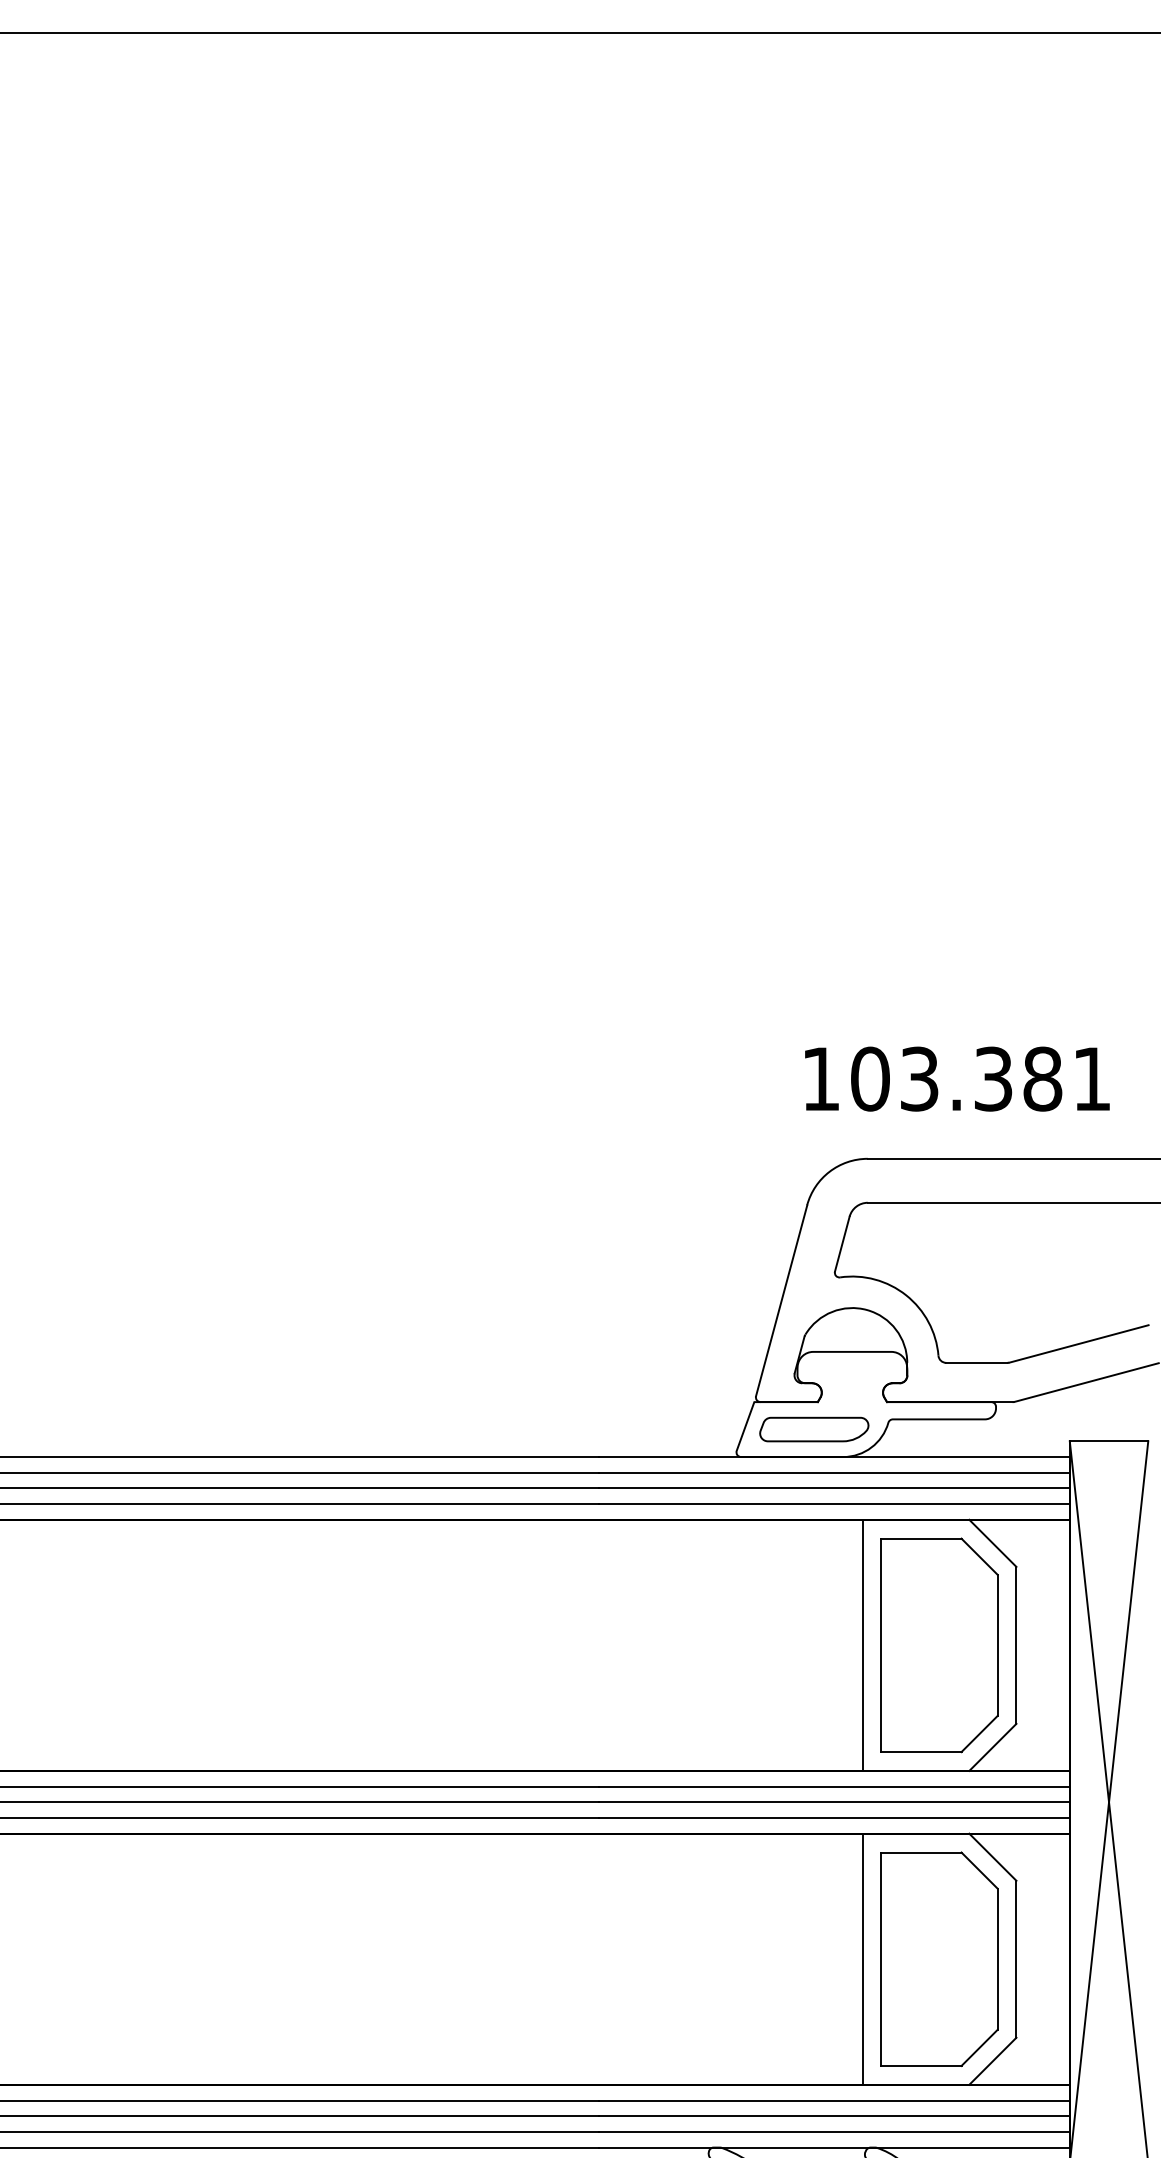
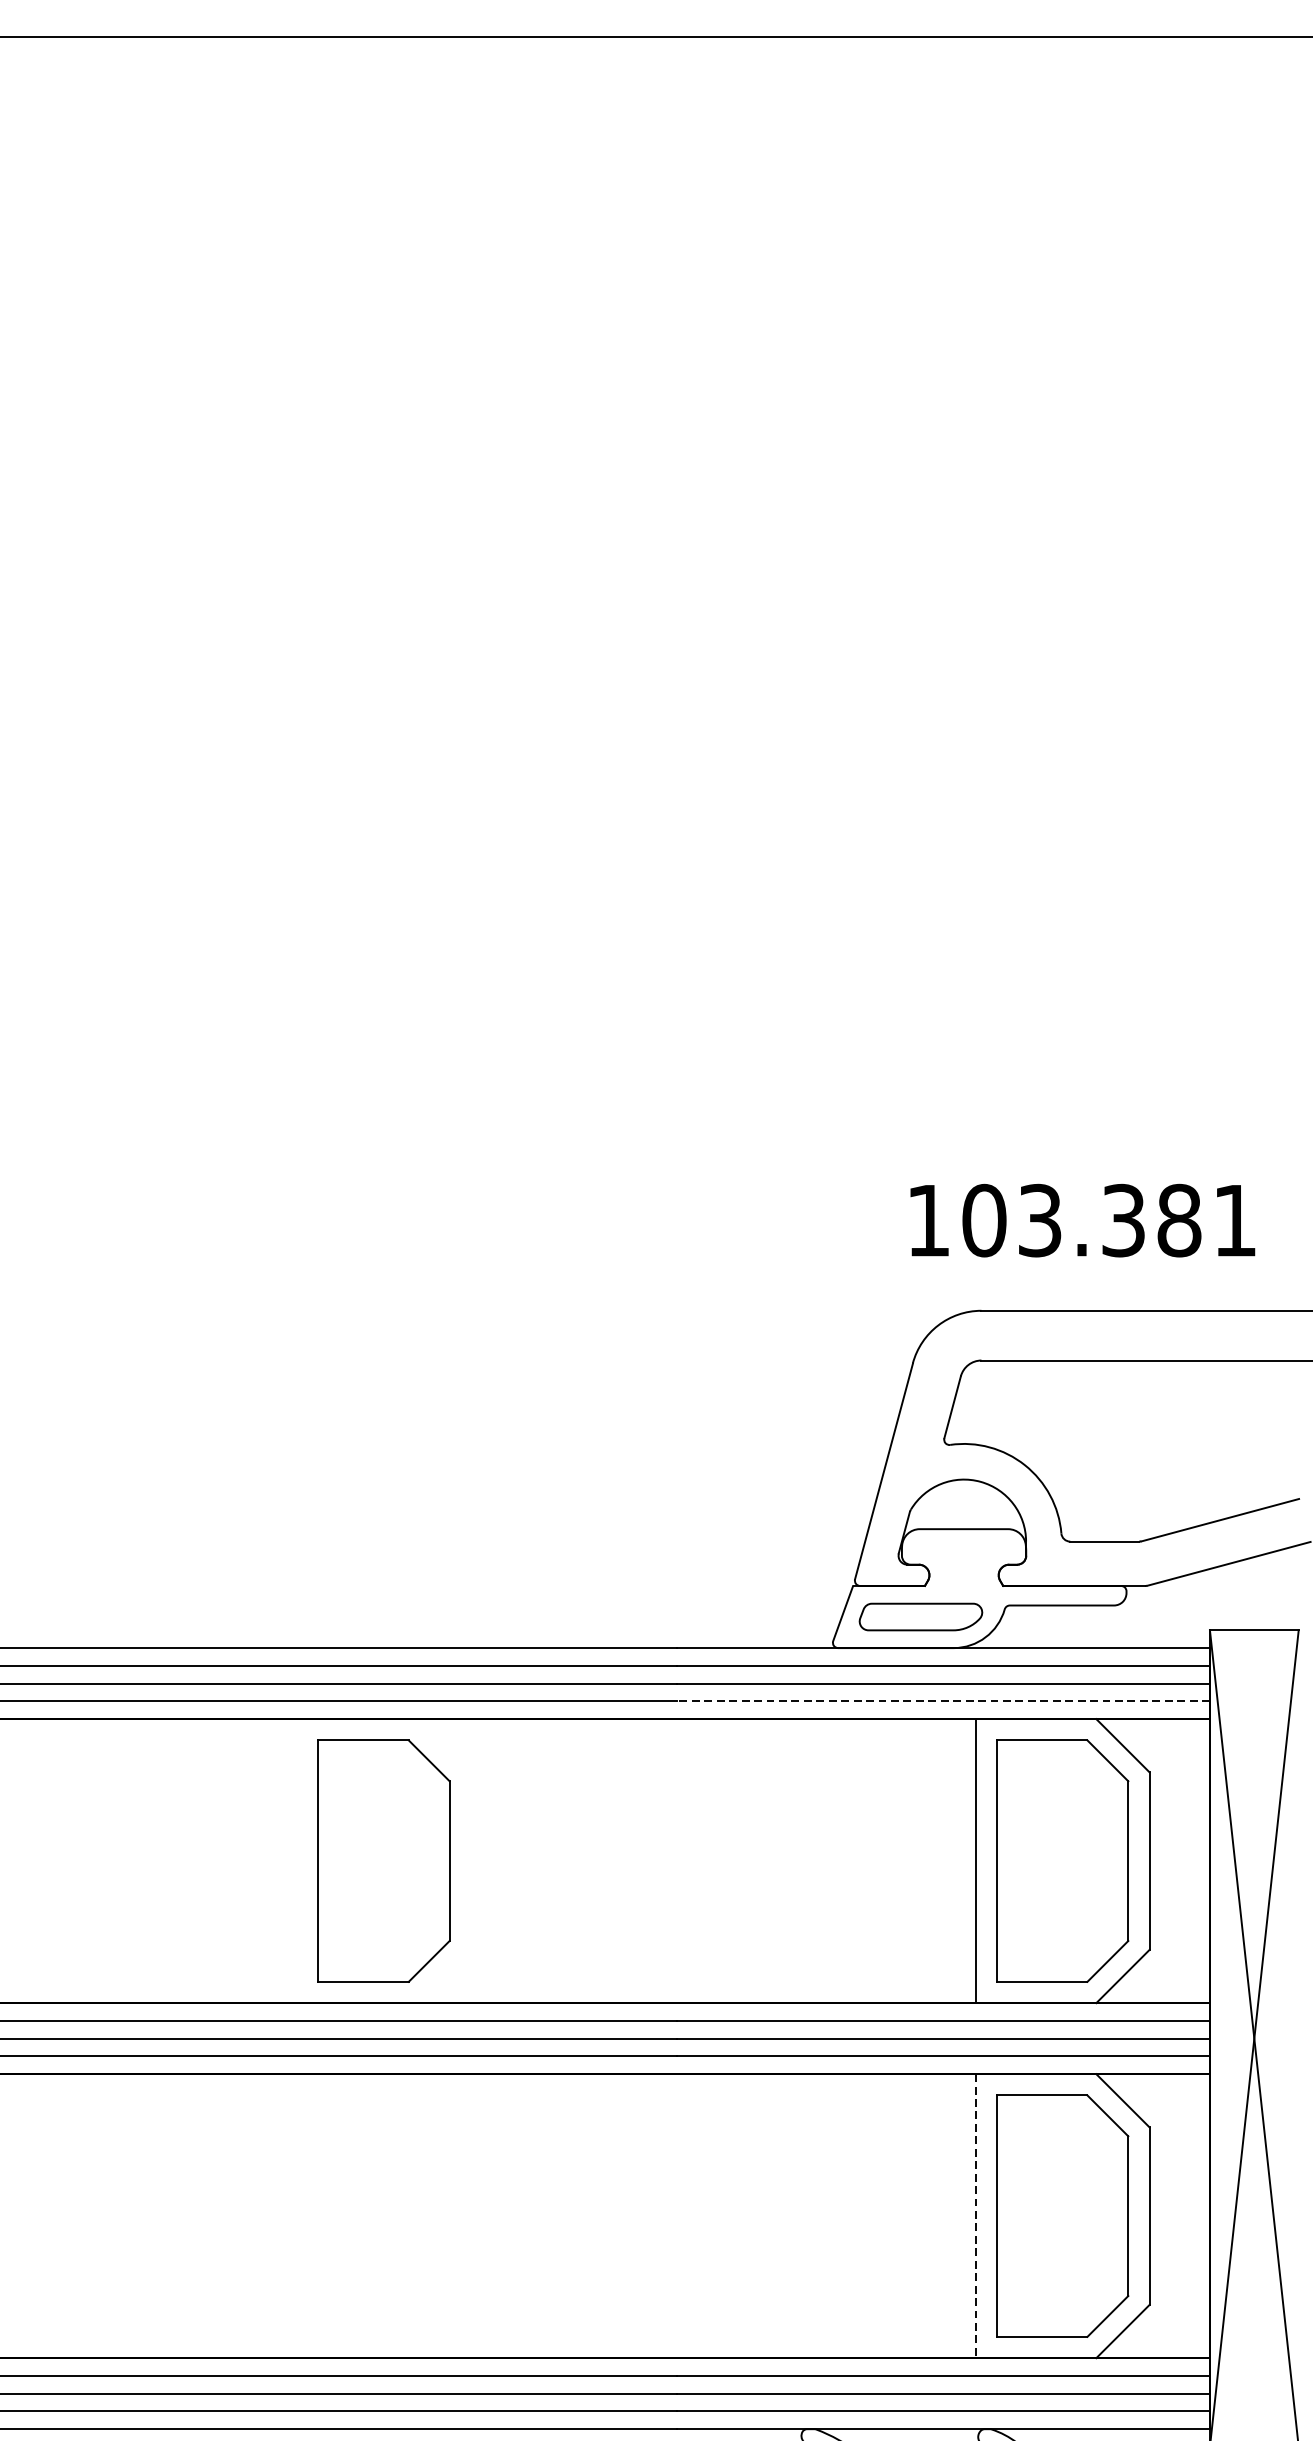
line: (833, 1504) -> (942, 1701), solid -> dashed
part: (339, 1645) -> (383, 1861), added
line: (862, 1959) -> (975, 2216), solid -> dashed

